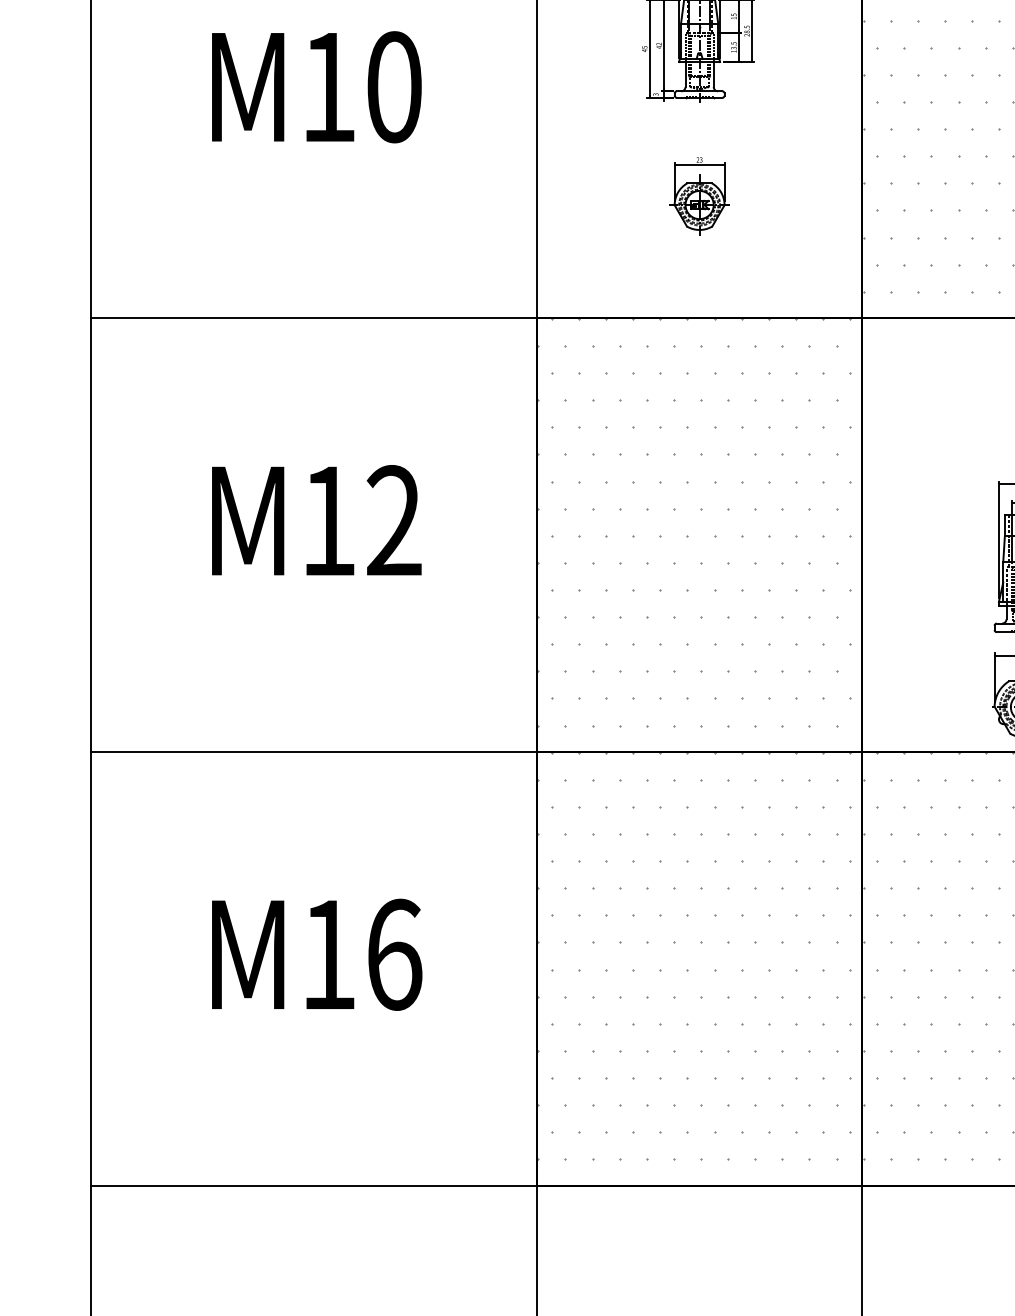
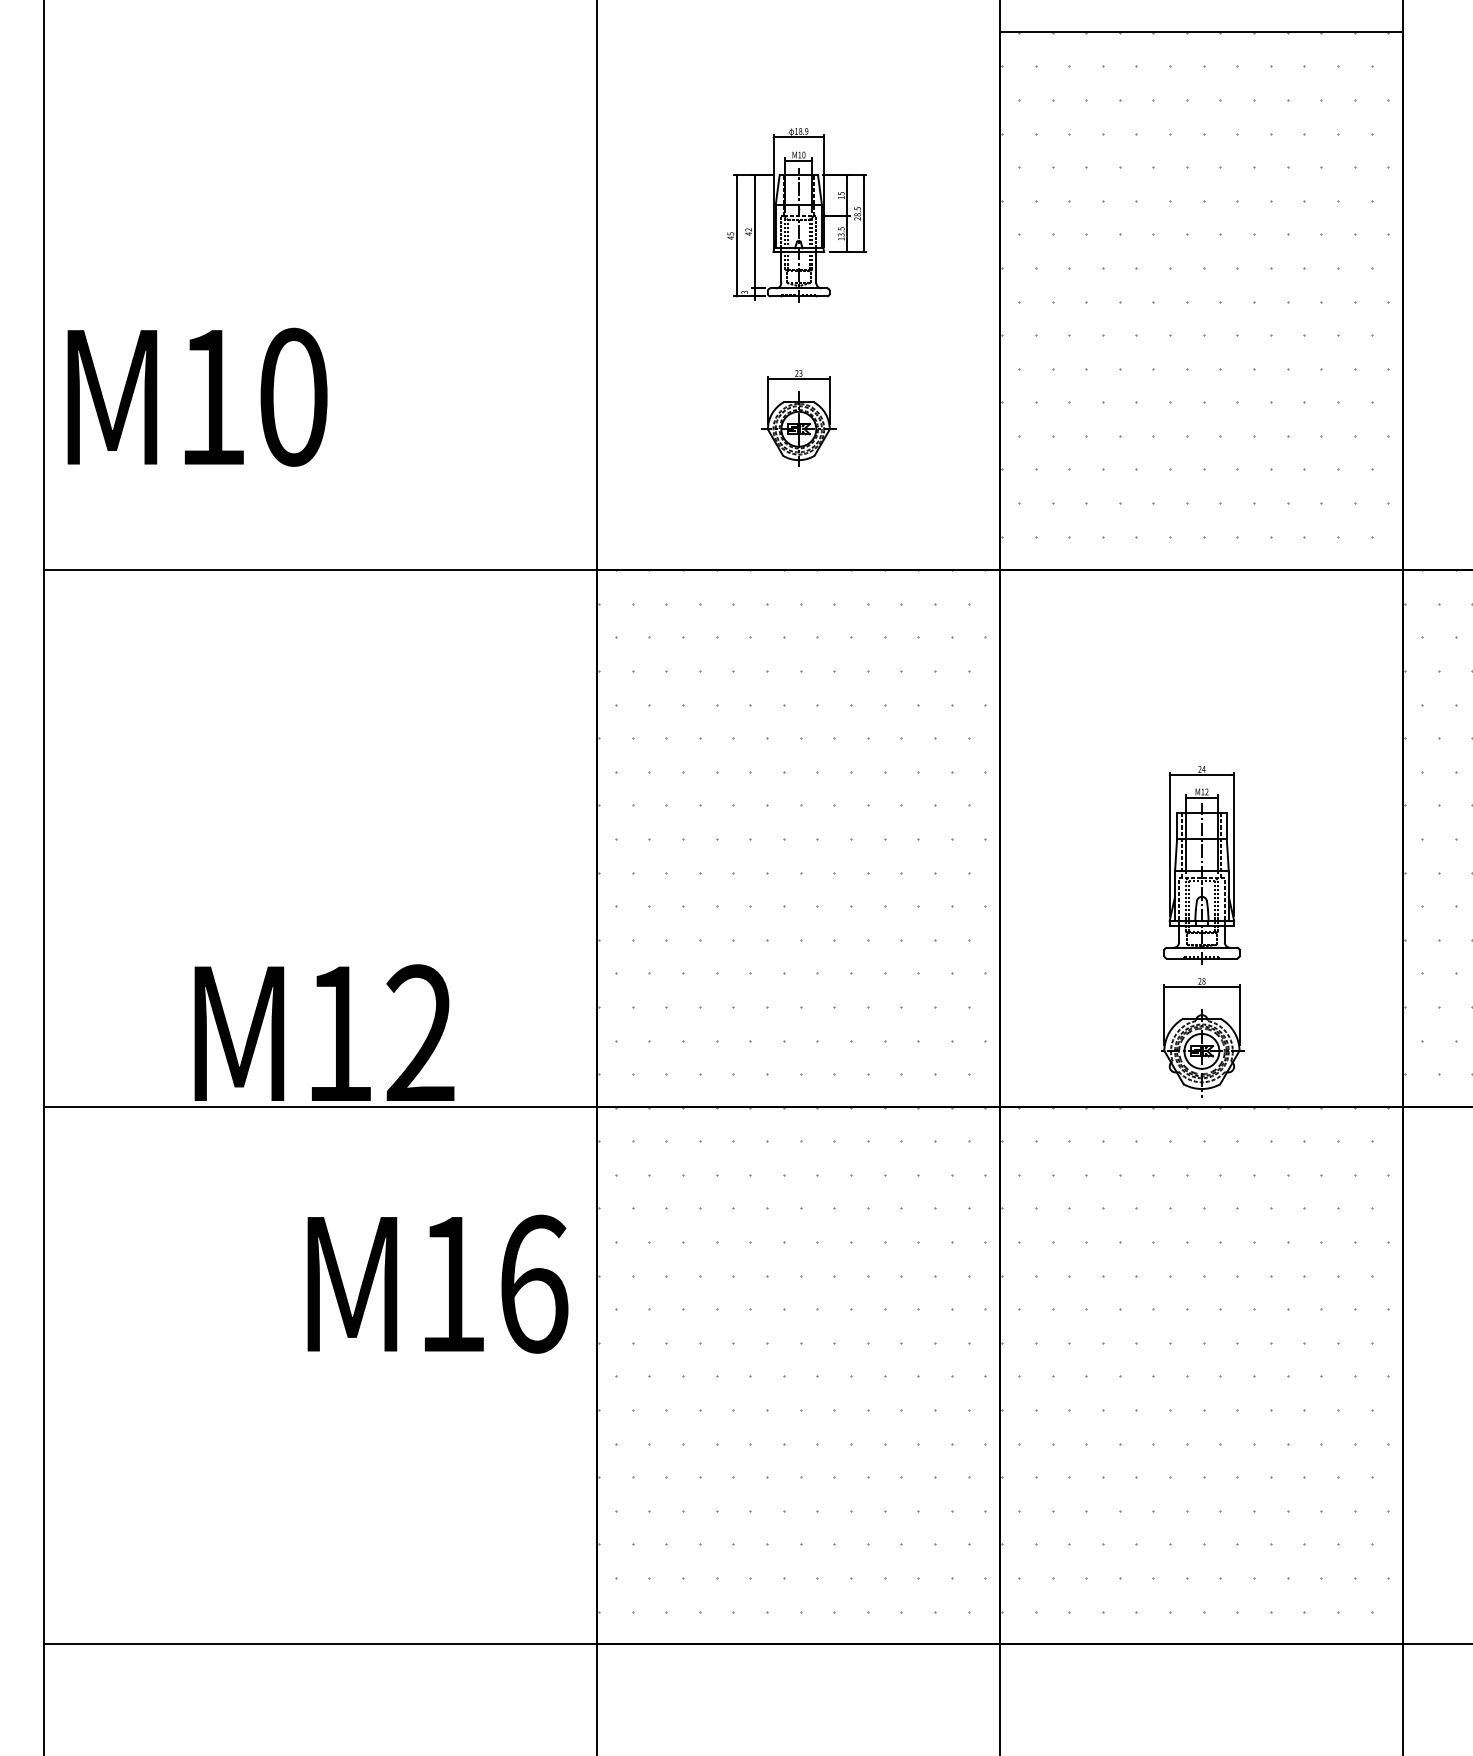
text: (316, 86) -> (197, 396), moved
text: (316, 520) -> (324, 1032), moved
text: (316, 954) -> (437, 1283), moved

